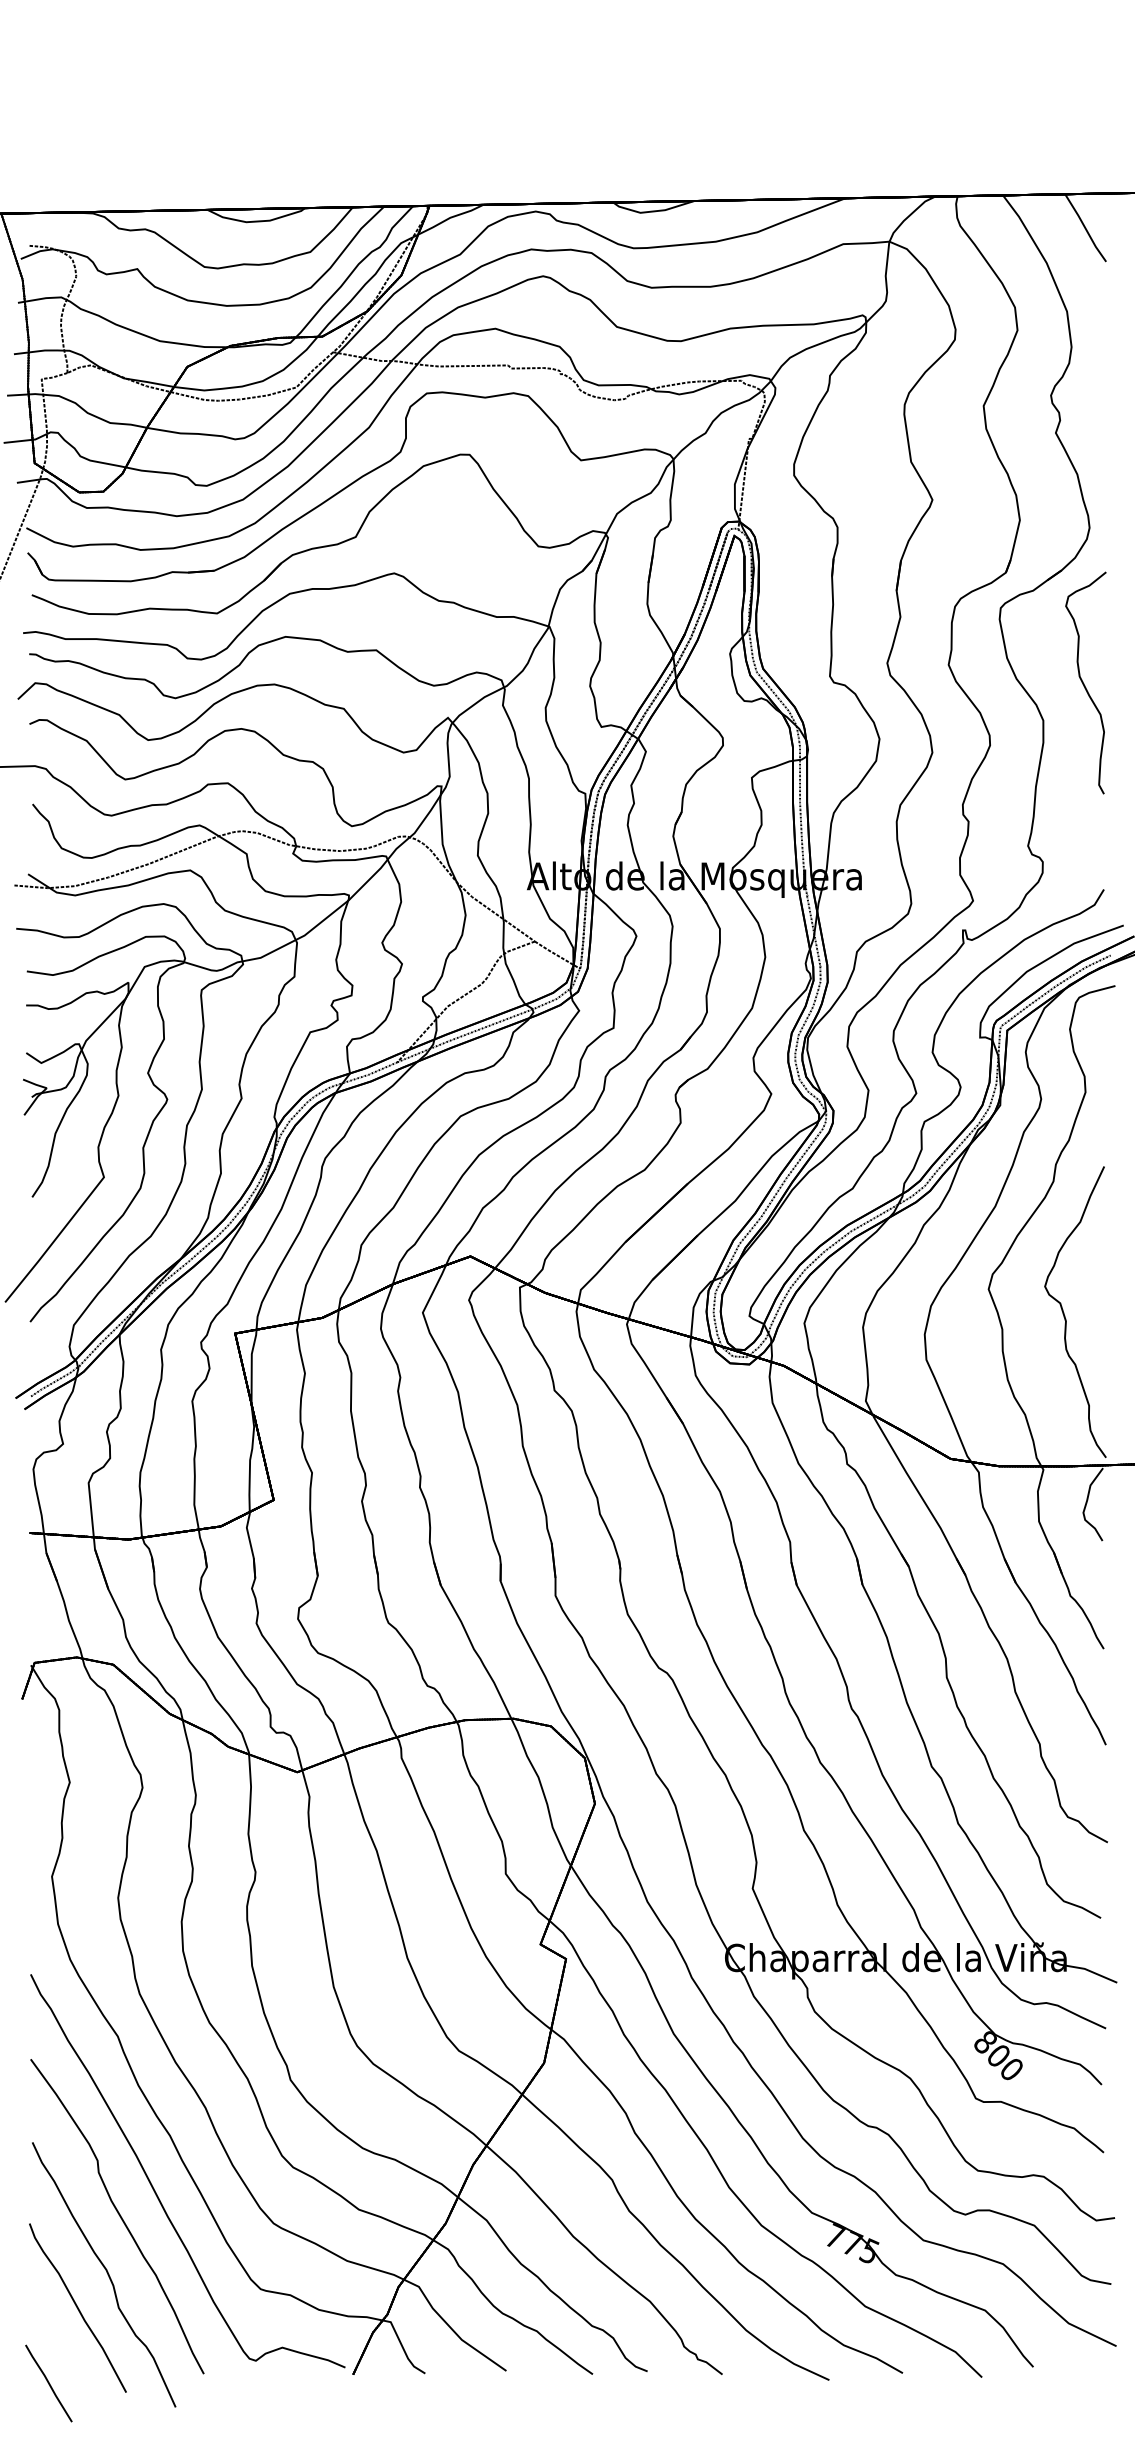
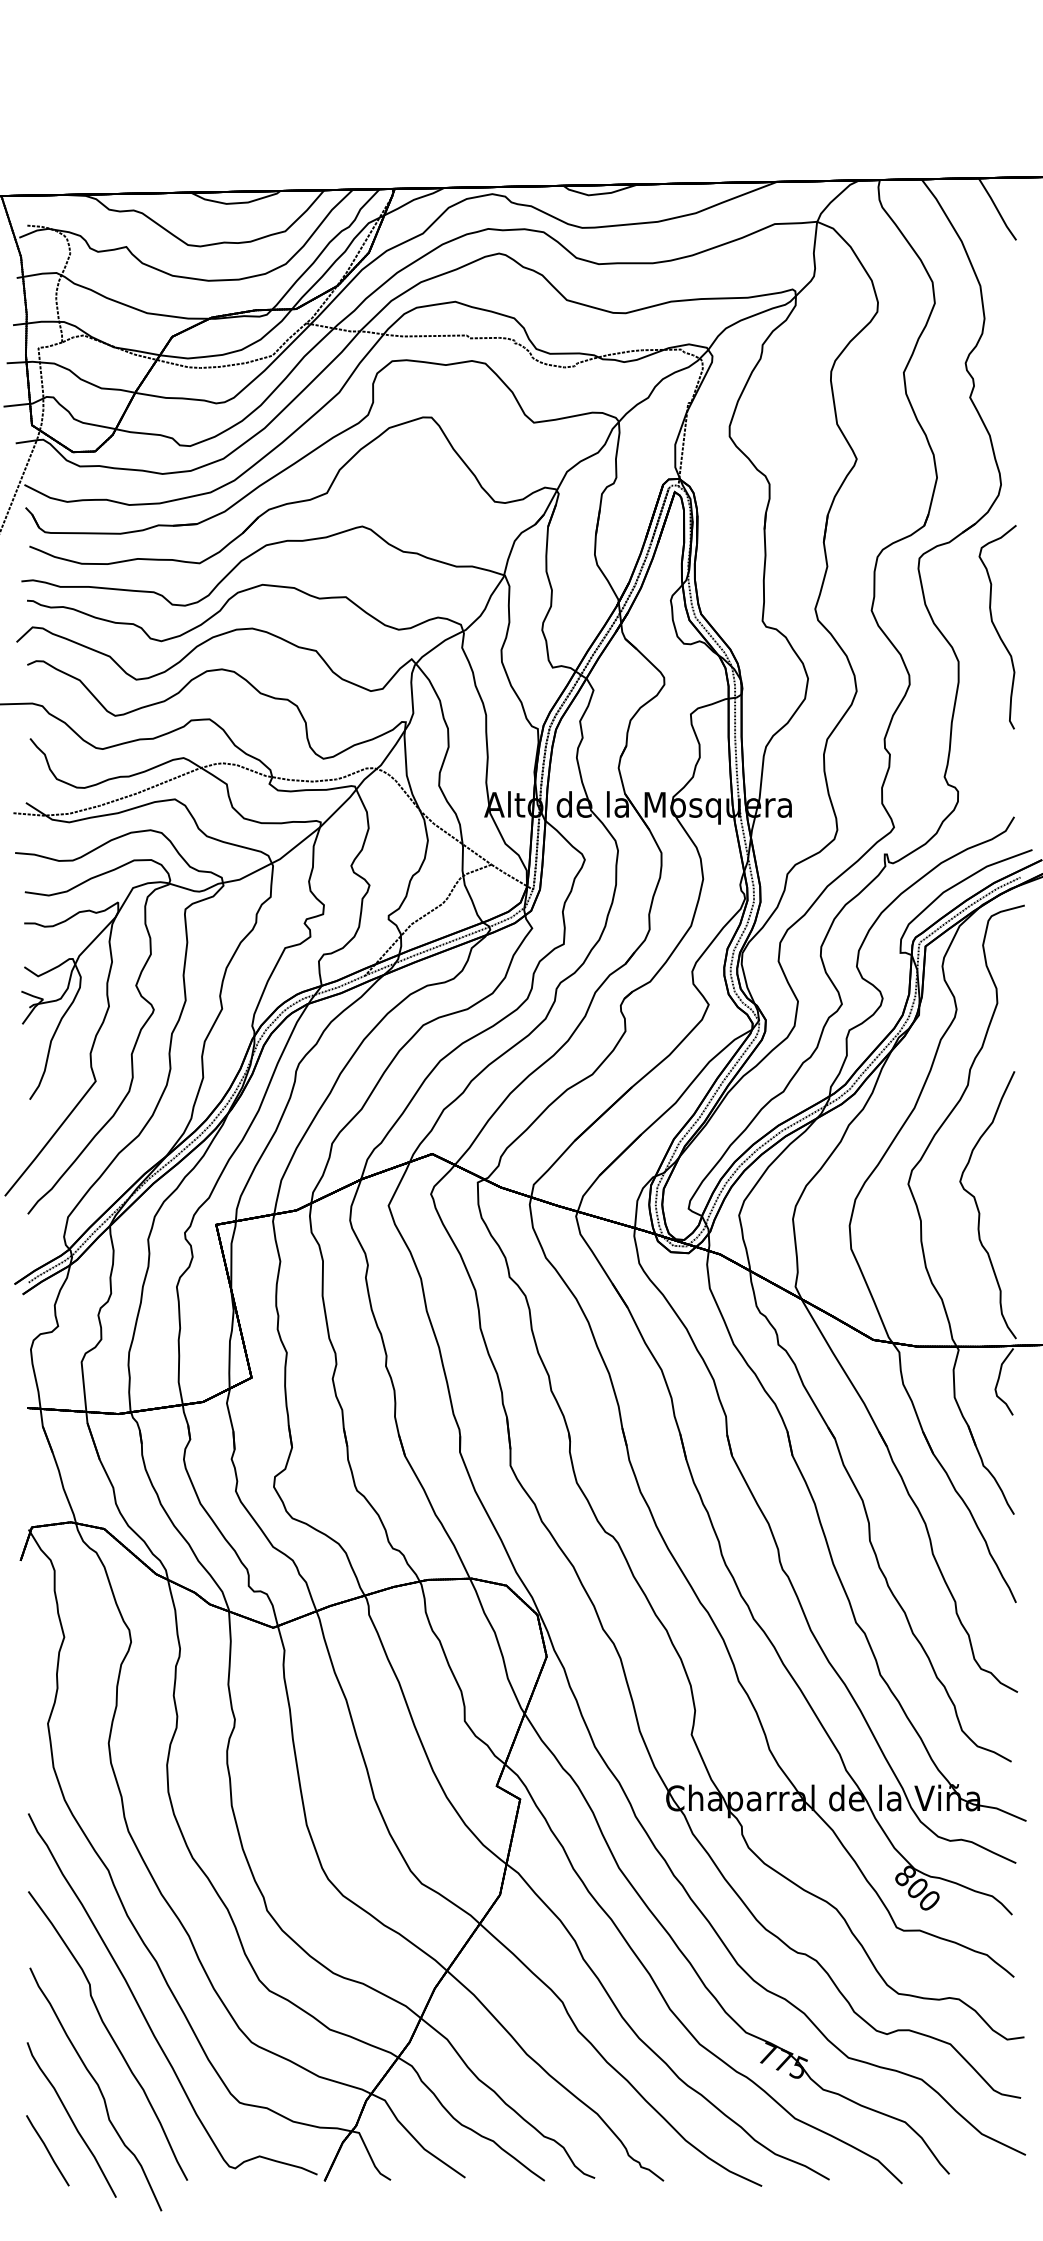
line: (48, 2383) -> (47, 2150), moved

